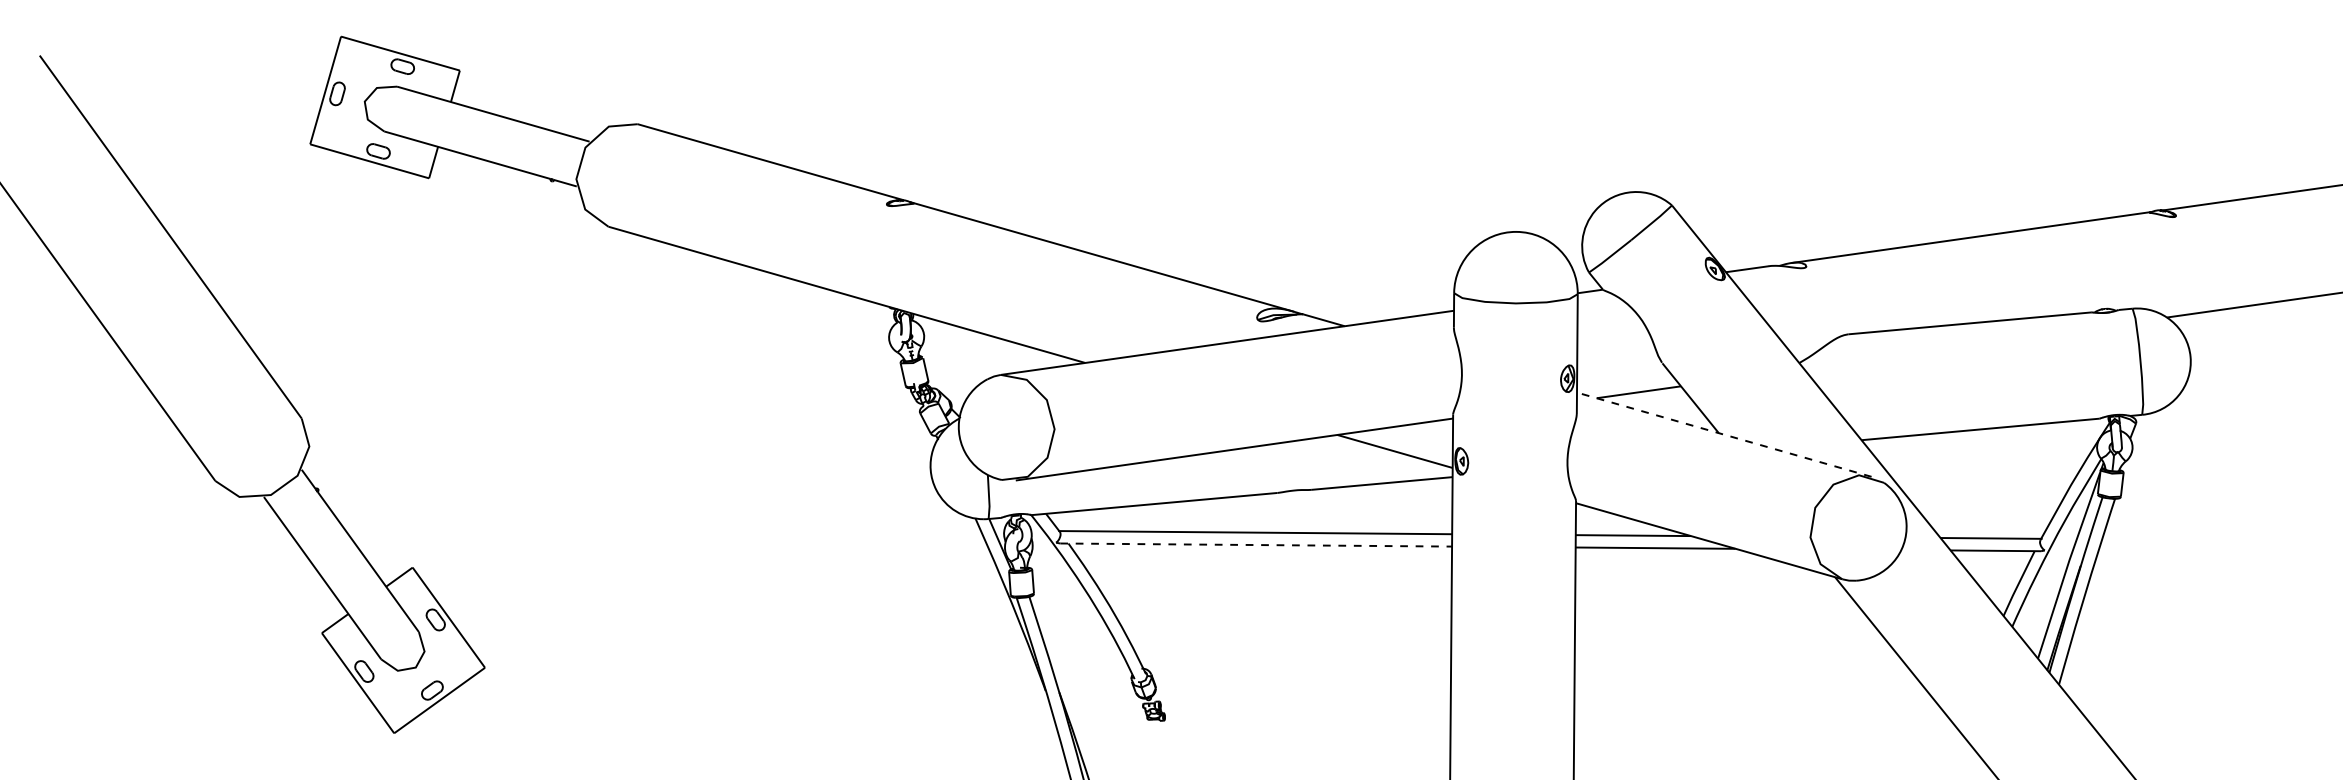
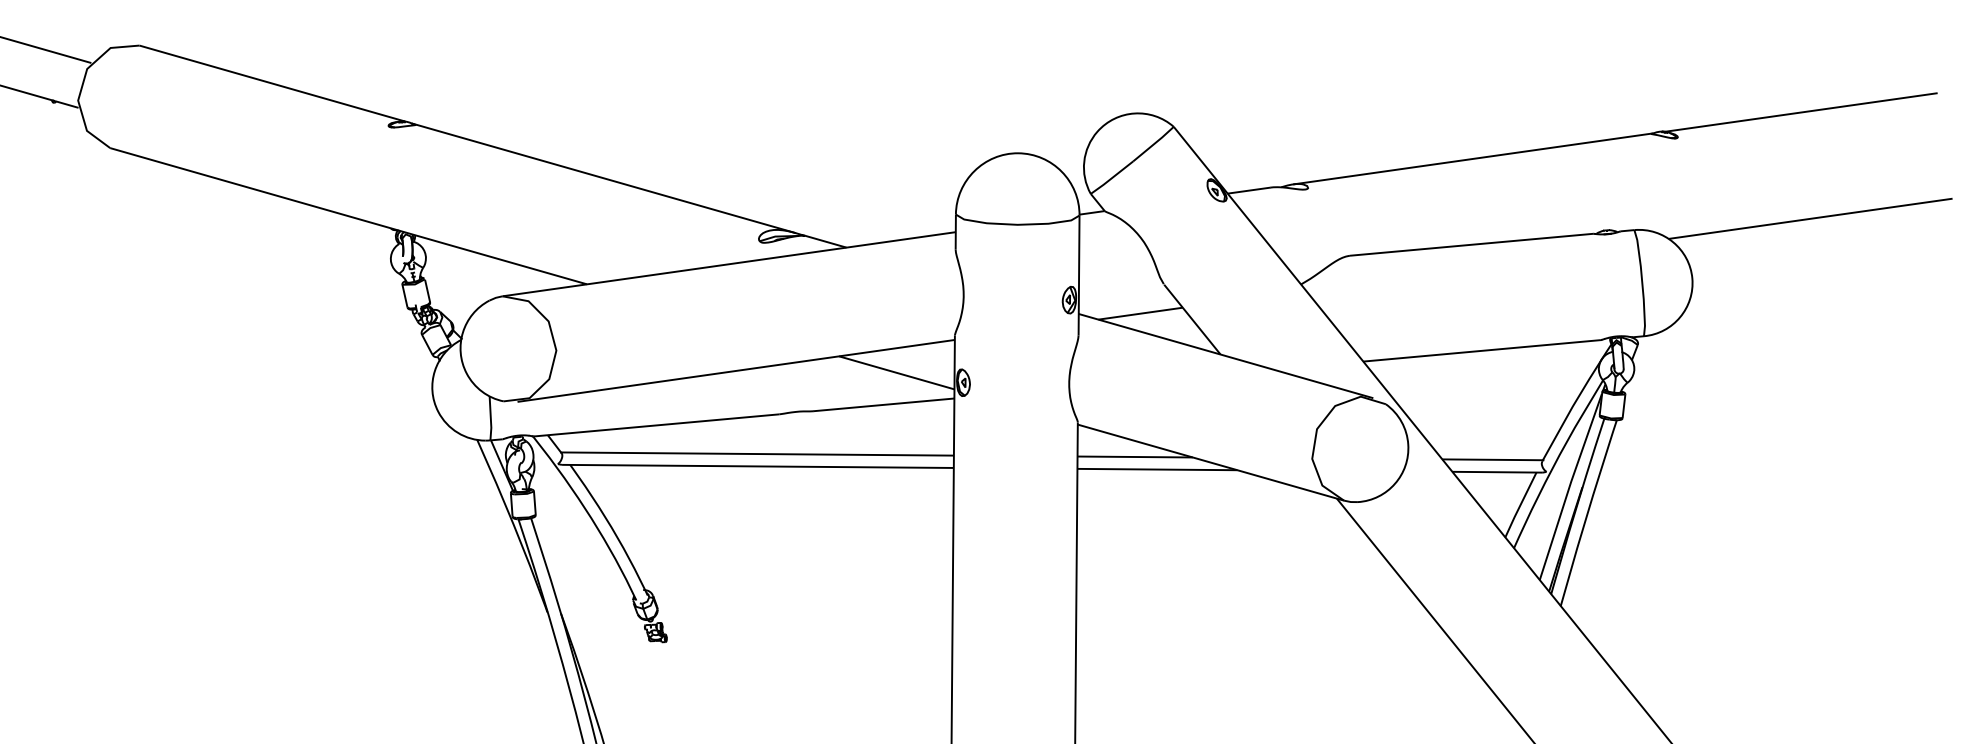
line: (1723, 434) -> (1225, 355), dashed -> solid
line: (1256, 545) -> (758, 466), dashed -> solid

